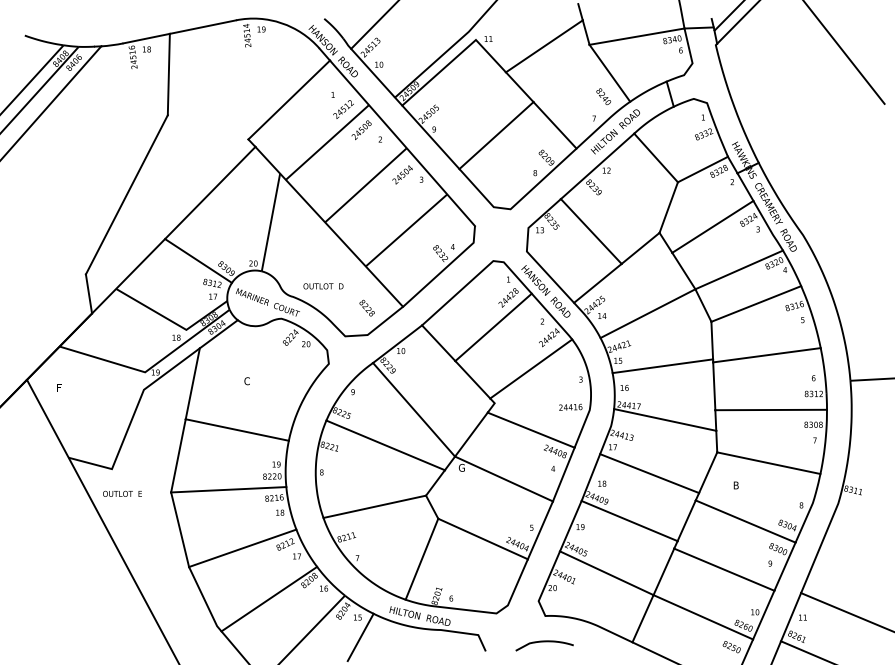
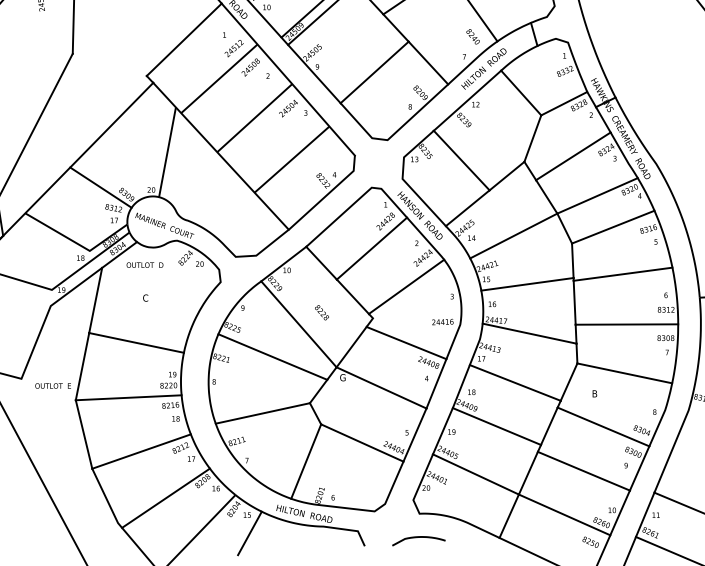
text: (323, 286) -> (145, 265), moved
text: (366, 307) -> (321, 312), moved
text: (122, 493) -> (53, 385), moved

